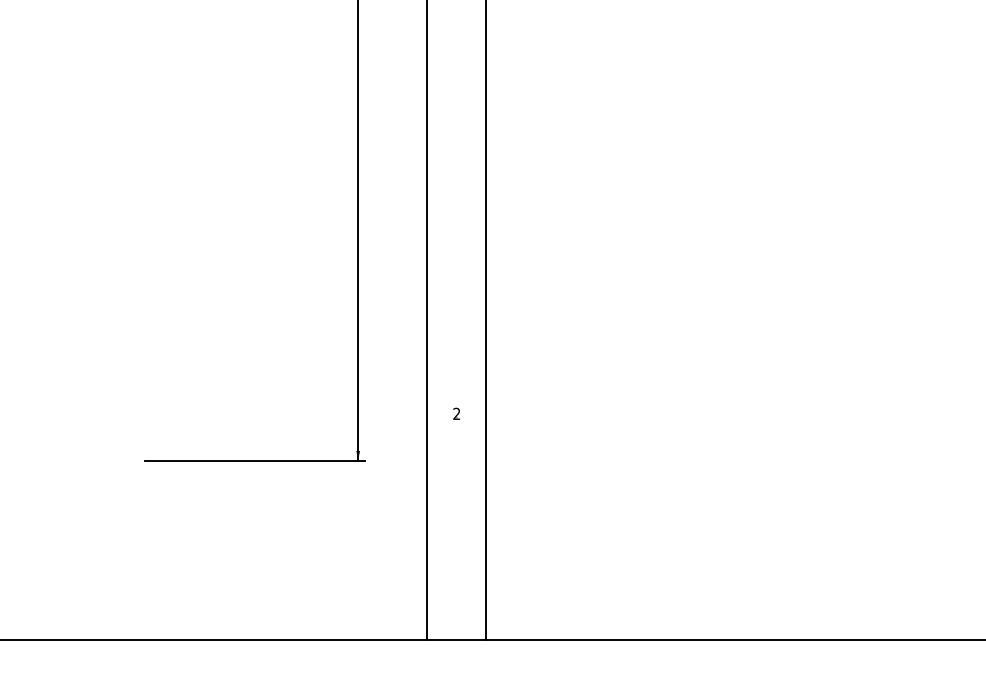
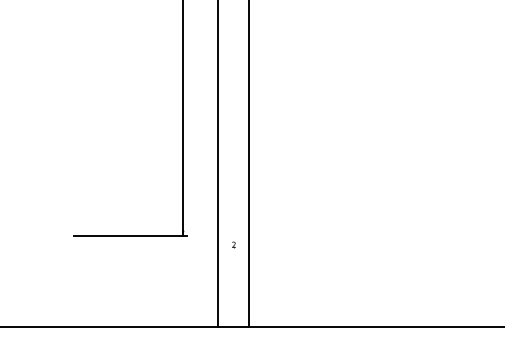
part: (455, 413) -> (233, 244), moved

